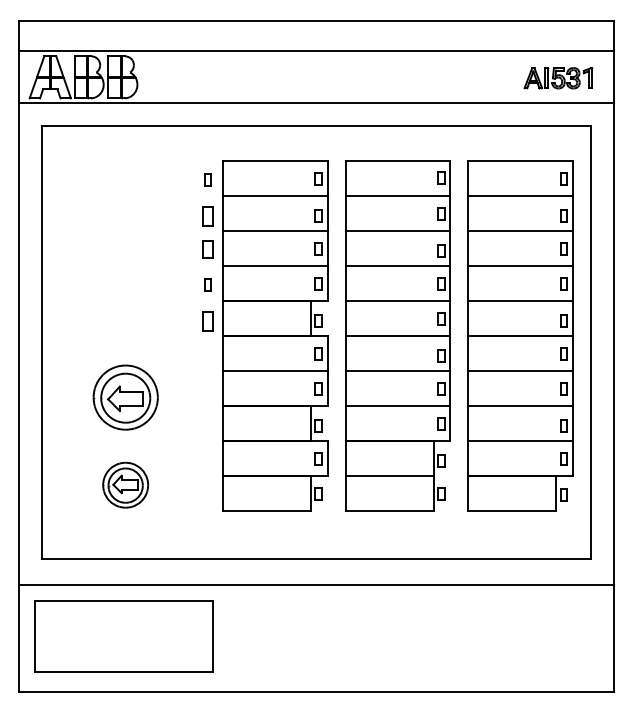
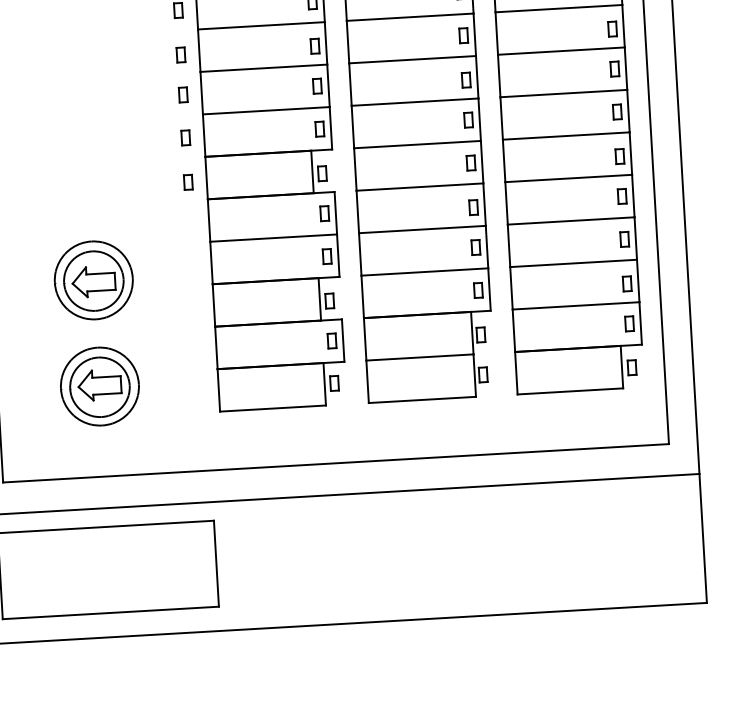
part: (207, 216) -> (180, 54), size x0.62
part: (207, 249) -> (182, 95), size x0.71
part: (207, 321) -> (187, 182), size x0.62
part: (125, 485) -> (99, 387), size x1.43

